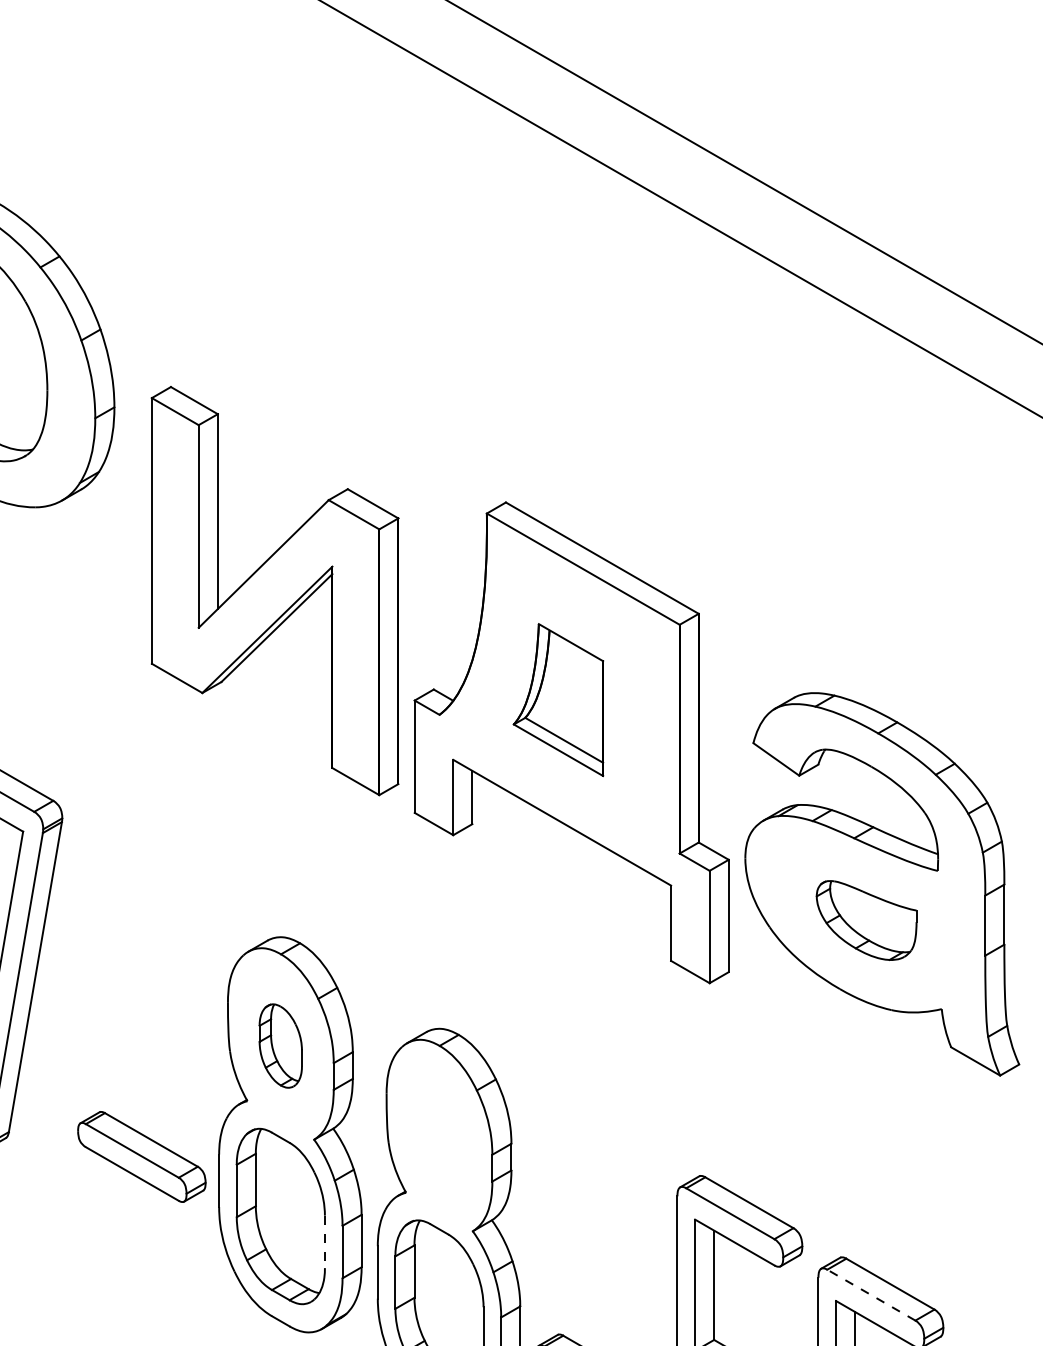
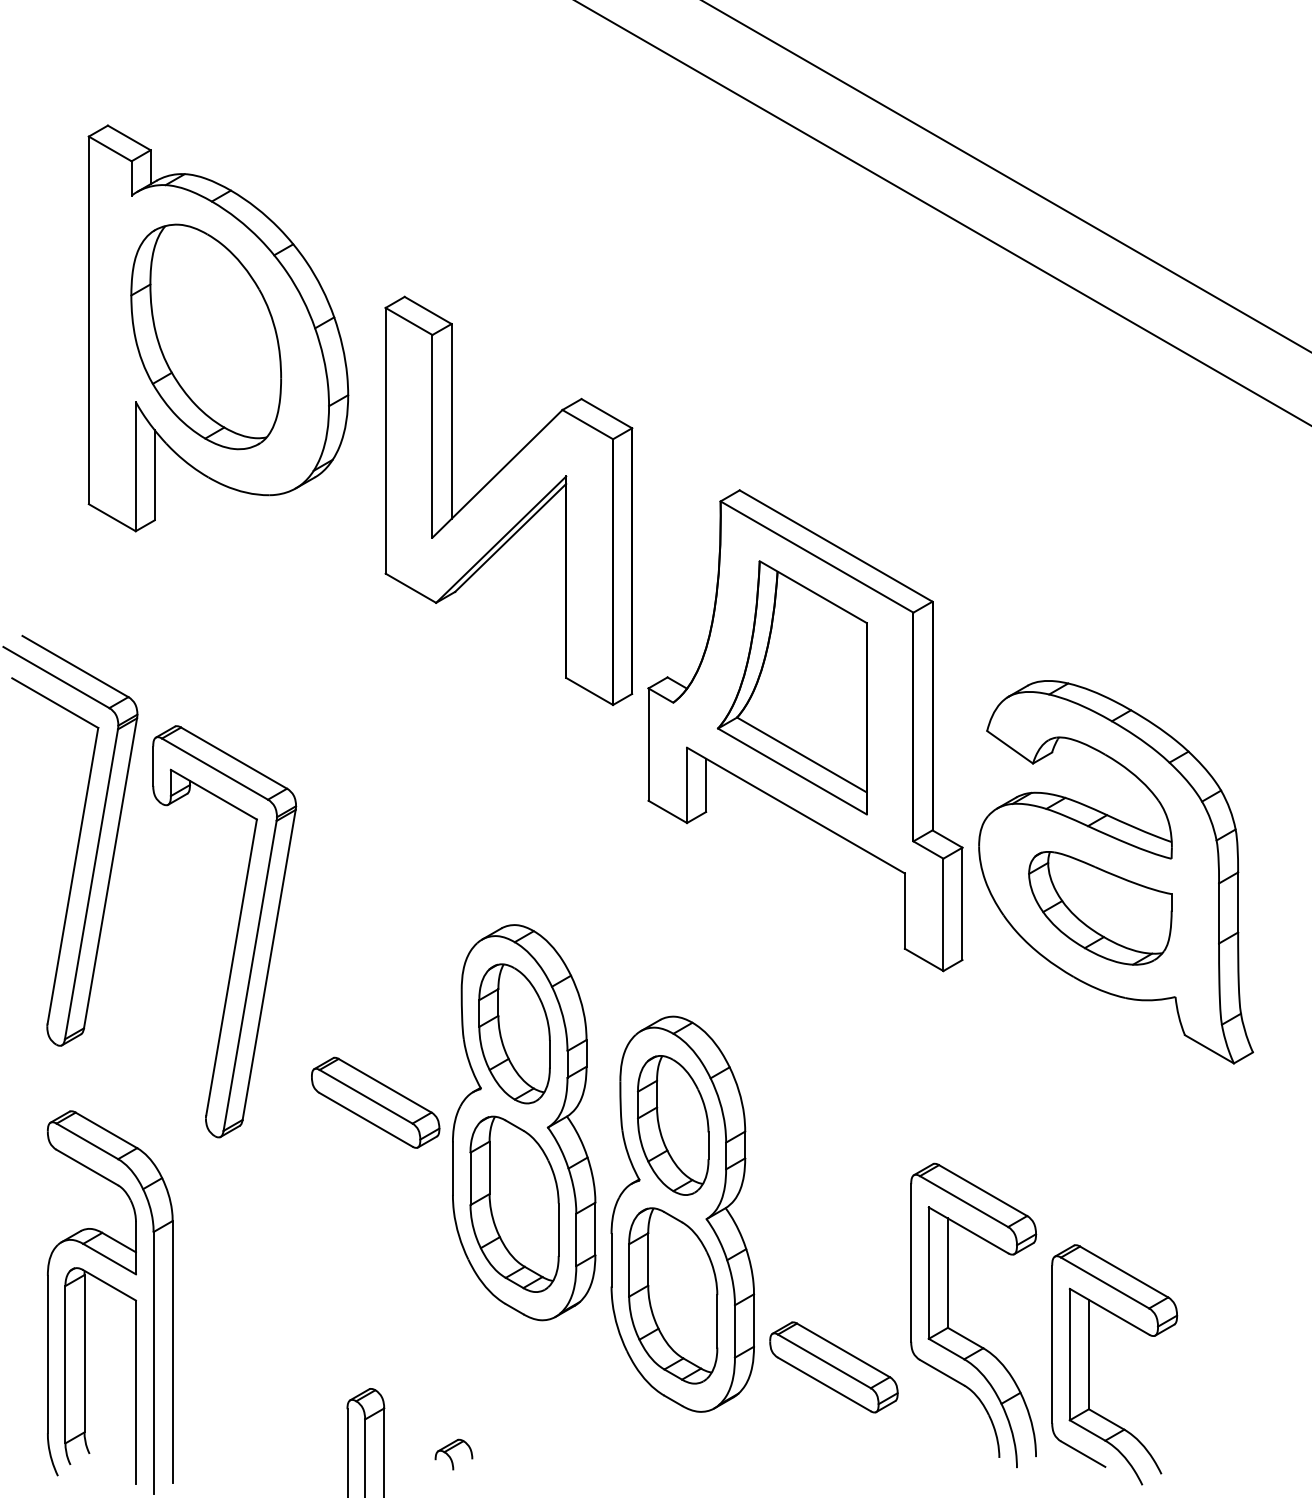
part: (274, 590) -> (508, 500), moved
part: (557, 699) -> (791, 687), size x1.67
part: (866, 920) -> (1100, 908), size x1.43
part: (280, 1045) -> (514, 1033), size x1.67
part: (439, 1137) -> (673, 1125), added
part: (141, 1156) -> (375, 1102), moved
line: (324, 1242) -> (558, 1230), dashed -> solid
line: (871, 1295) -> (1105, 1283), dashed -> solid

